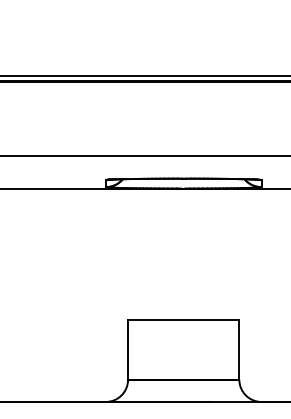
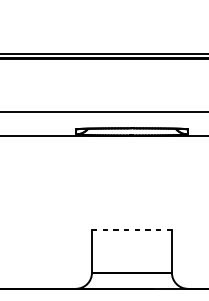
line: (183, 320) -> (131, 230), solid -> dashed

